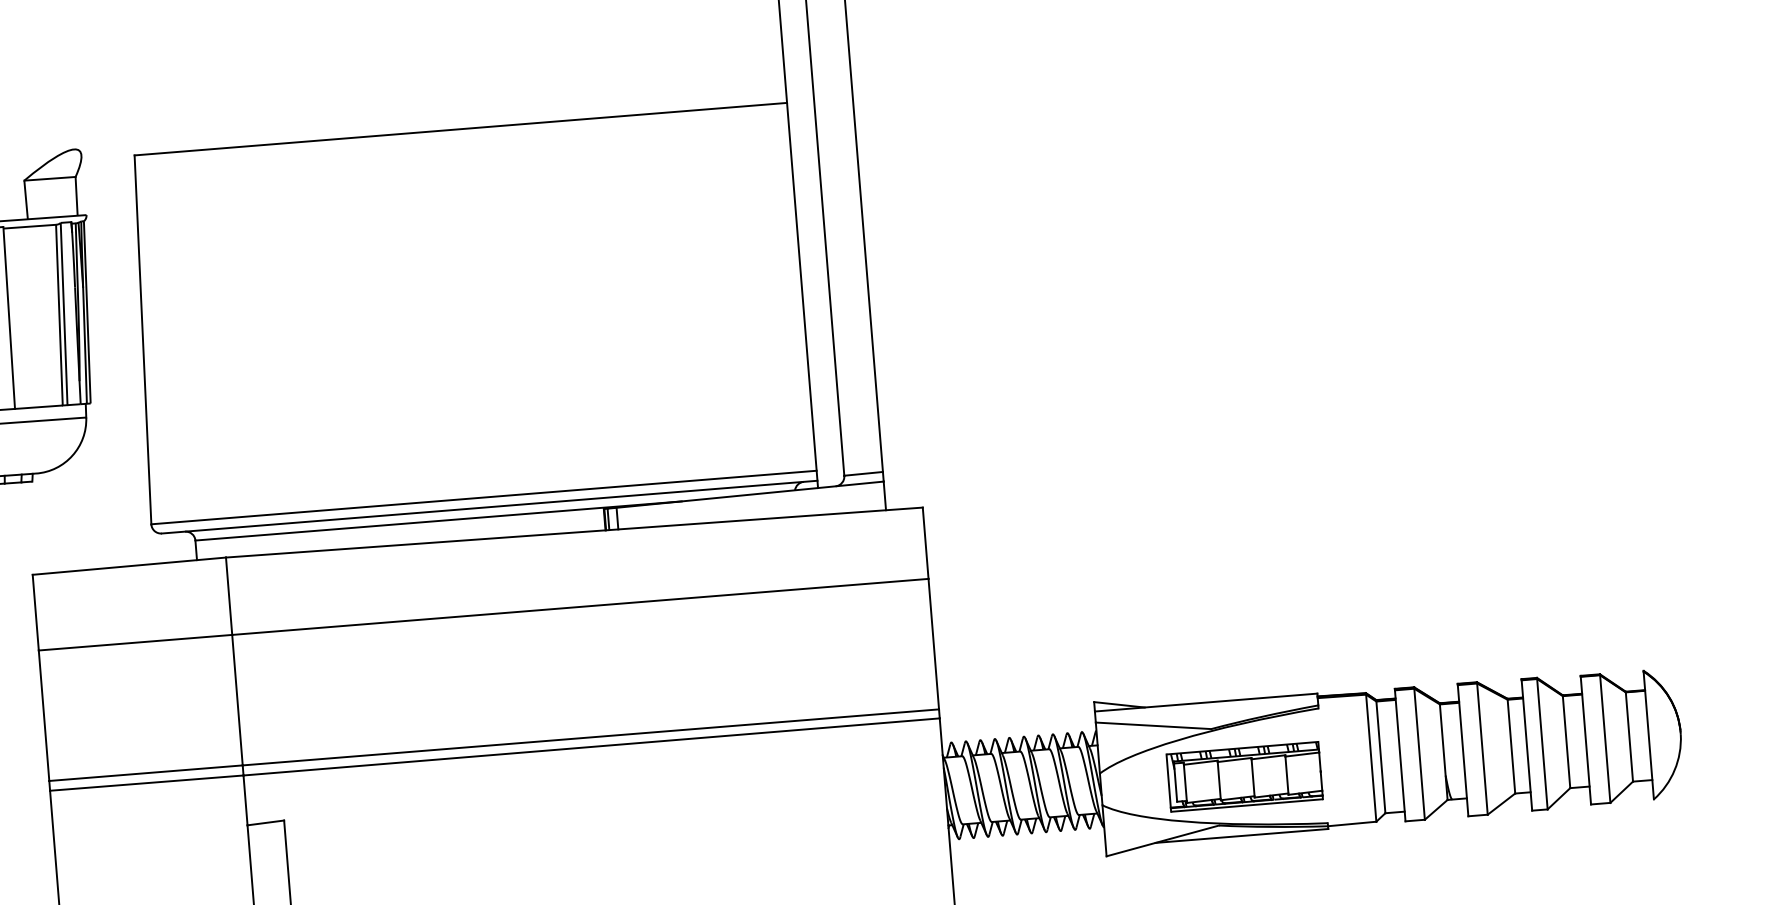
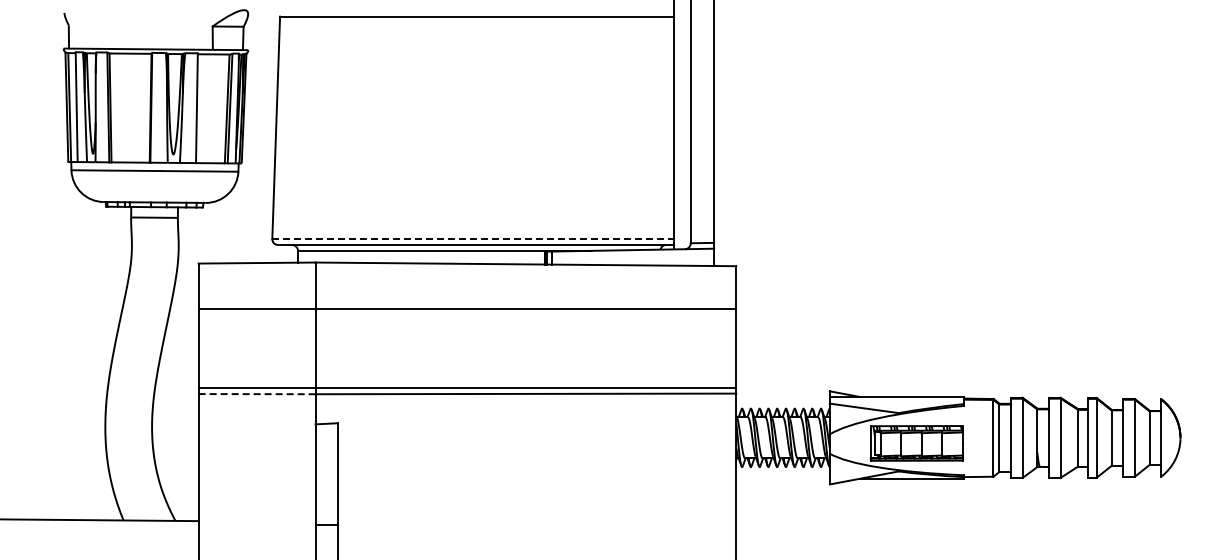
line: (484, 496) -> (473, 238), solid -> dashed
line: (147, 783) -> (257, 394), solid -> dashed

